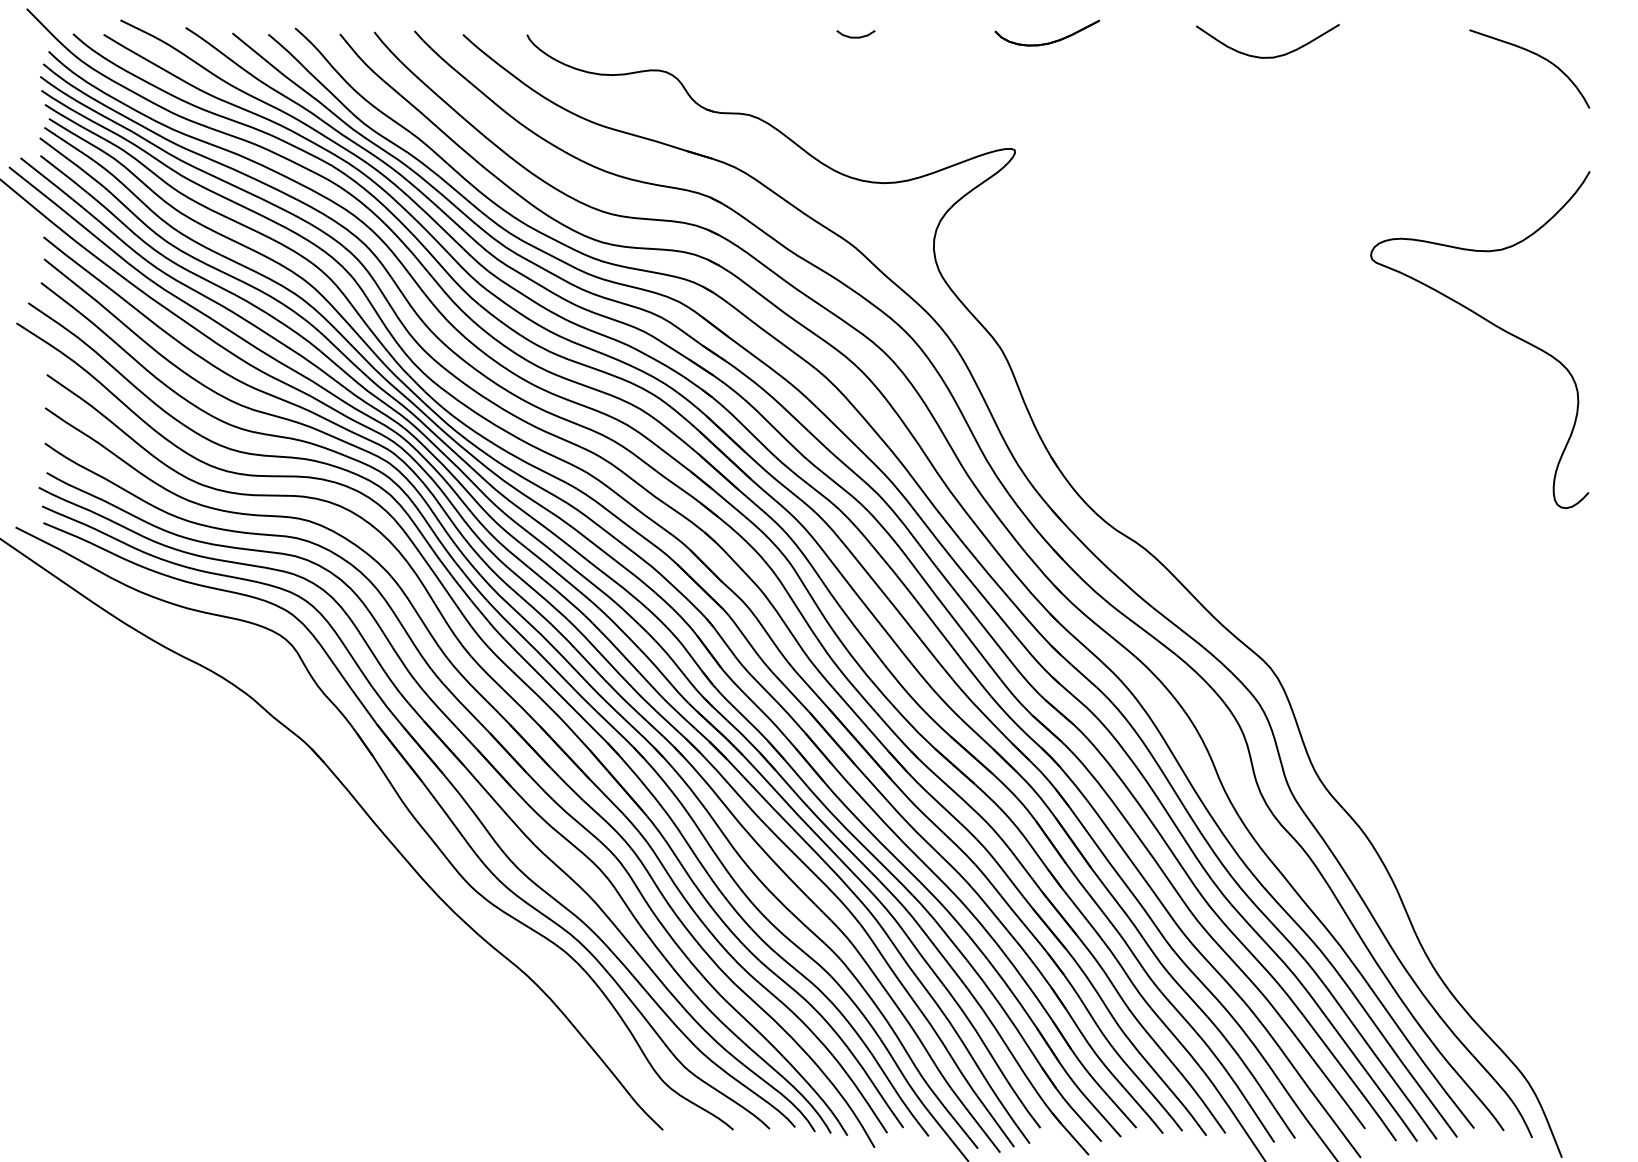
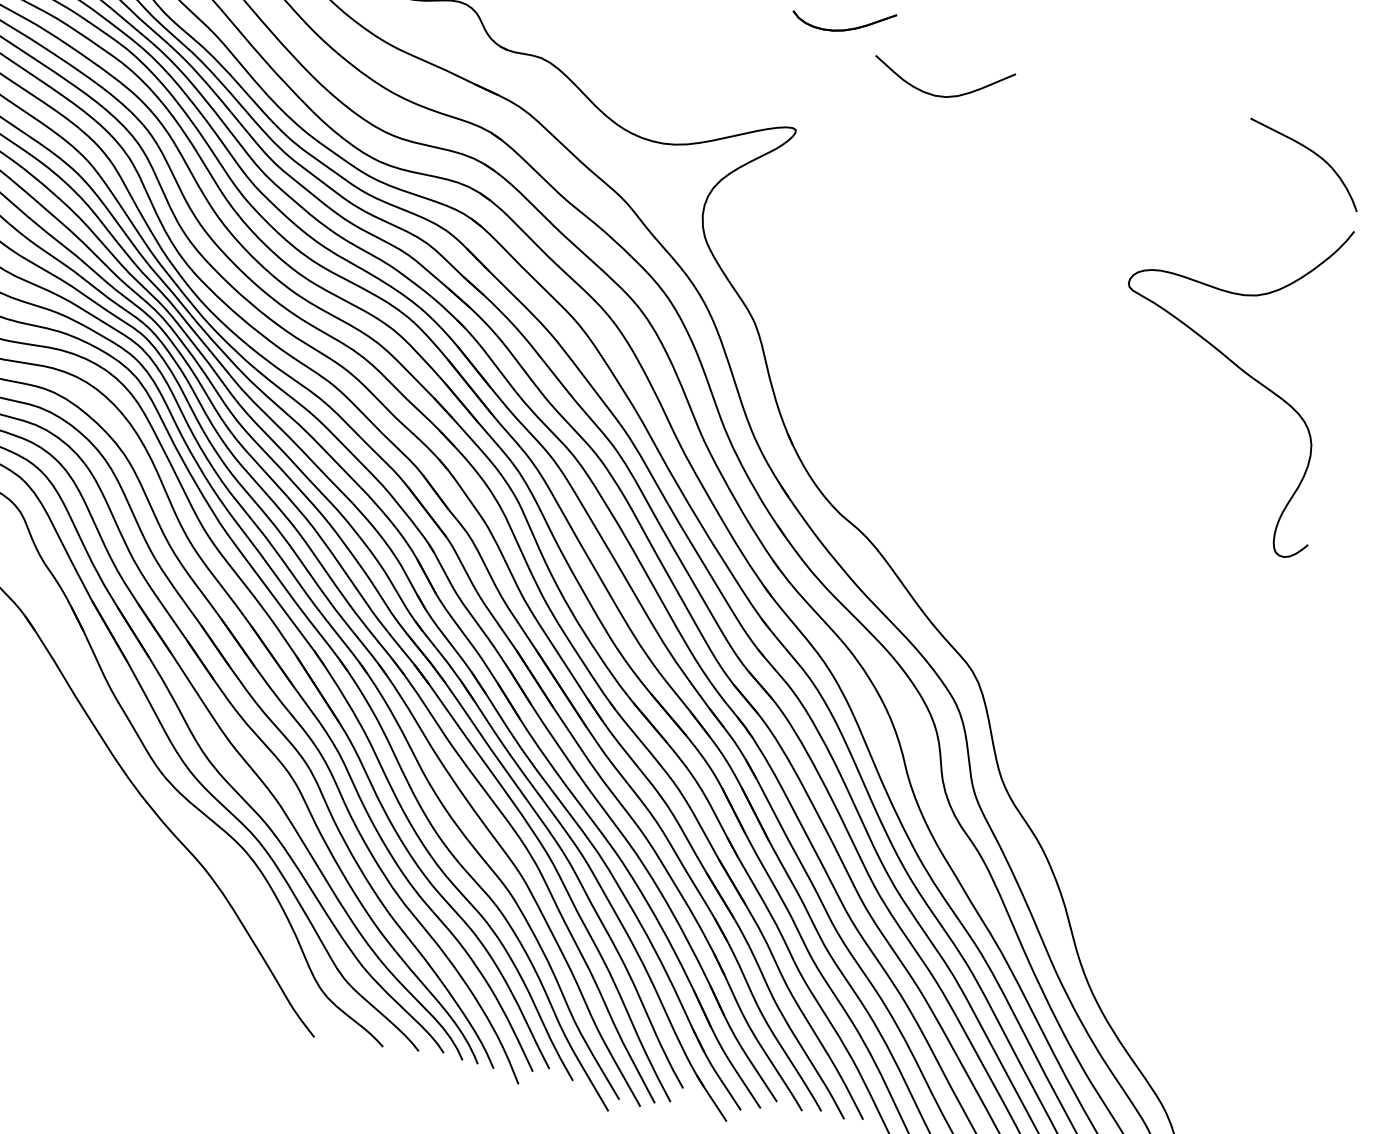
curve: (1536, 55) -> (1312, 152), moved
curve: (1267, 56) -> (940, 95), moved

